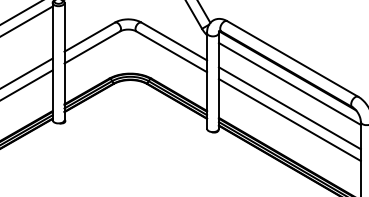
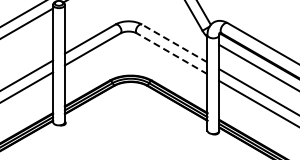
line: (174, 41) -> (174, 43), solid -> dashed
line: (171, 51) -> (171, 53), solid -> dashed

